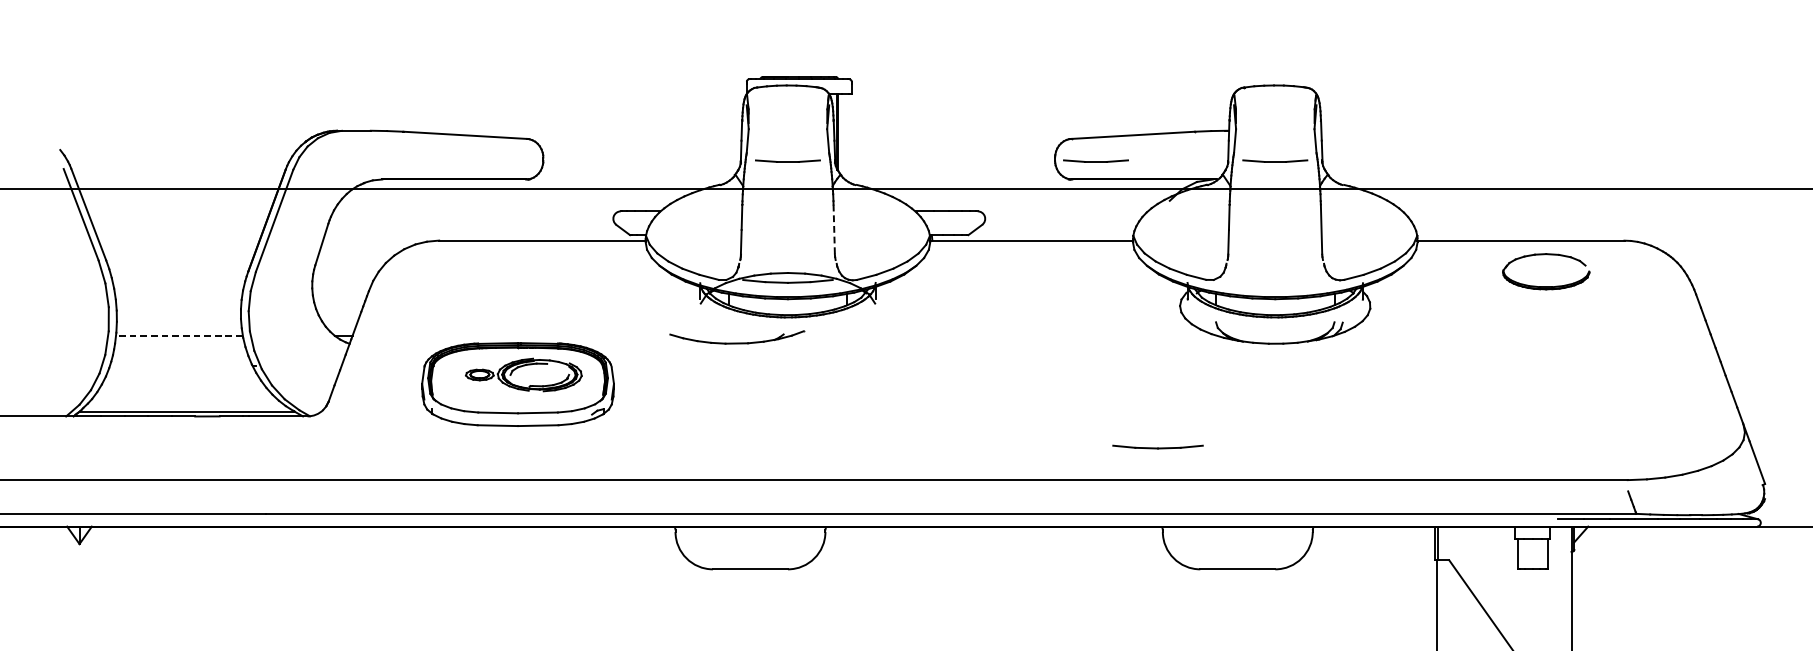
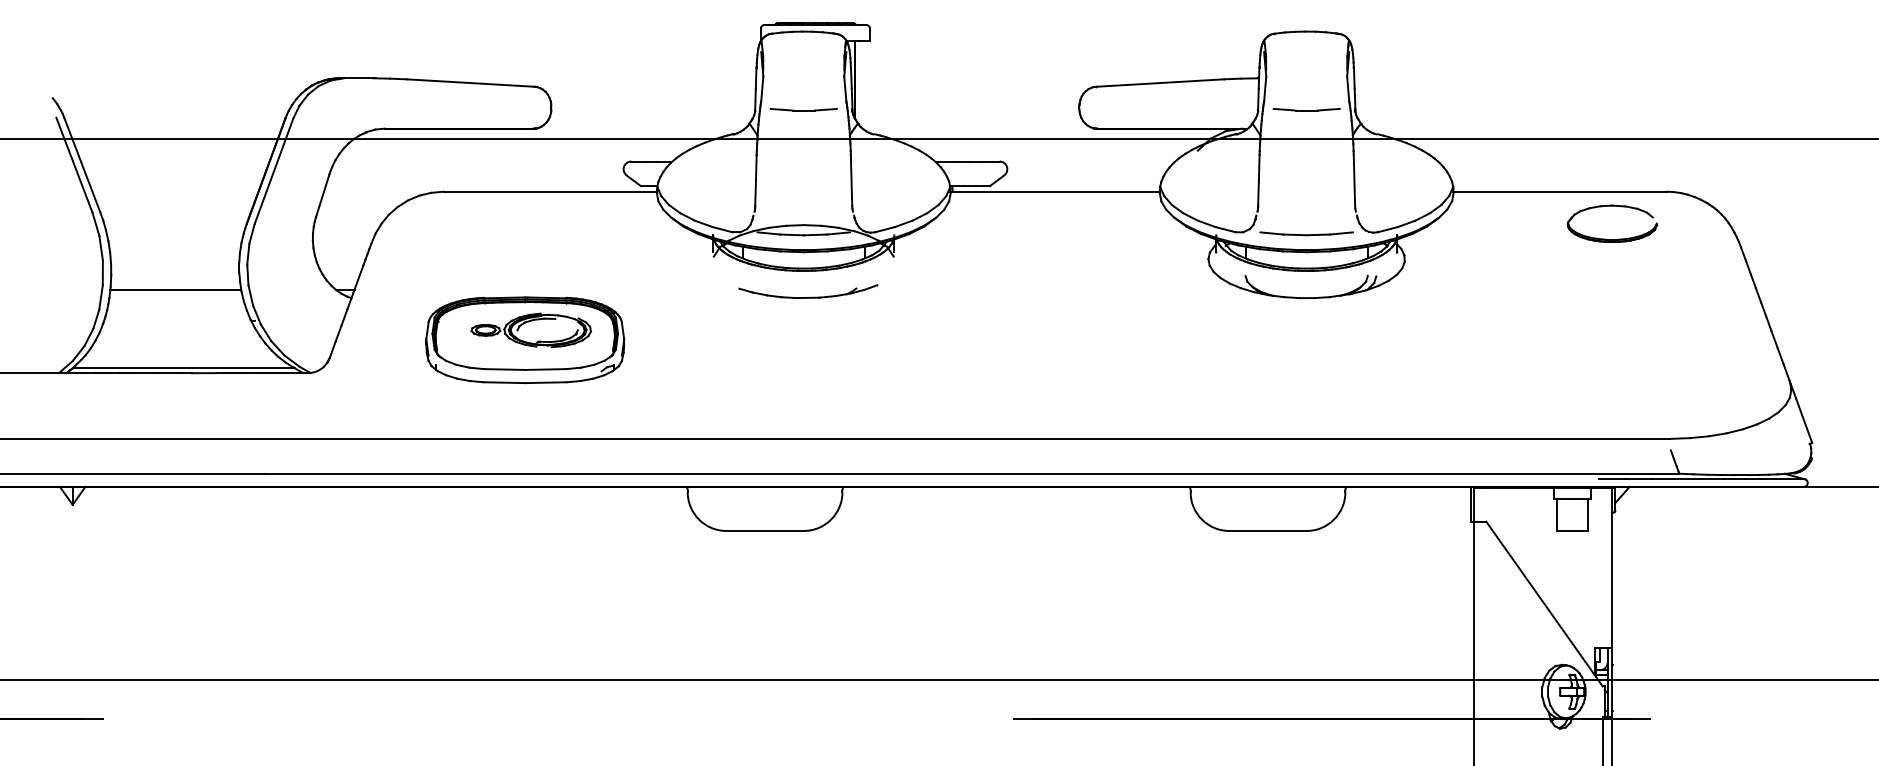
line: (1095, 161) -> (1121, 110), removed
line: (834, 229) -> (851, 180), dashed -> solid
part: (1546, 286) -> (1612, 239), moved
line: (179, 335) -> (175, 289), dashed -> solid
part: (737, 337) -> (808, 291), moved
part: (1157, 446) -> (1306, 233), moved

